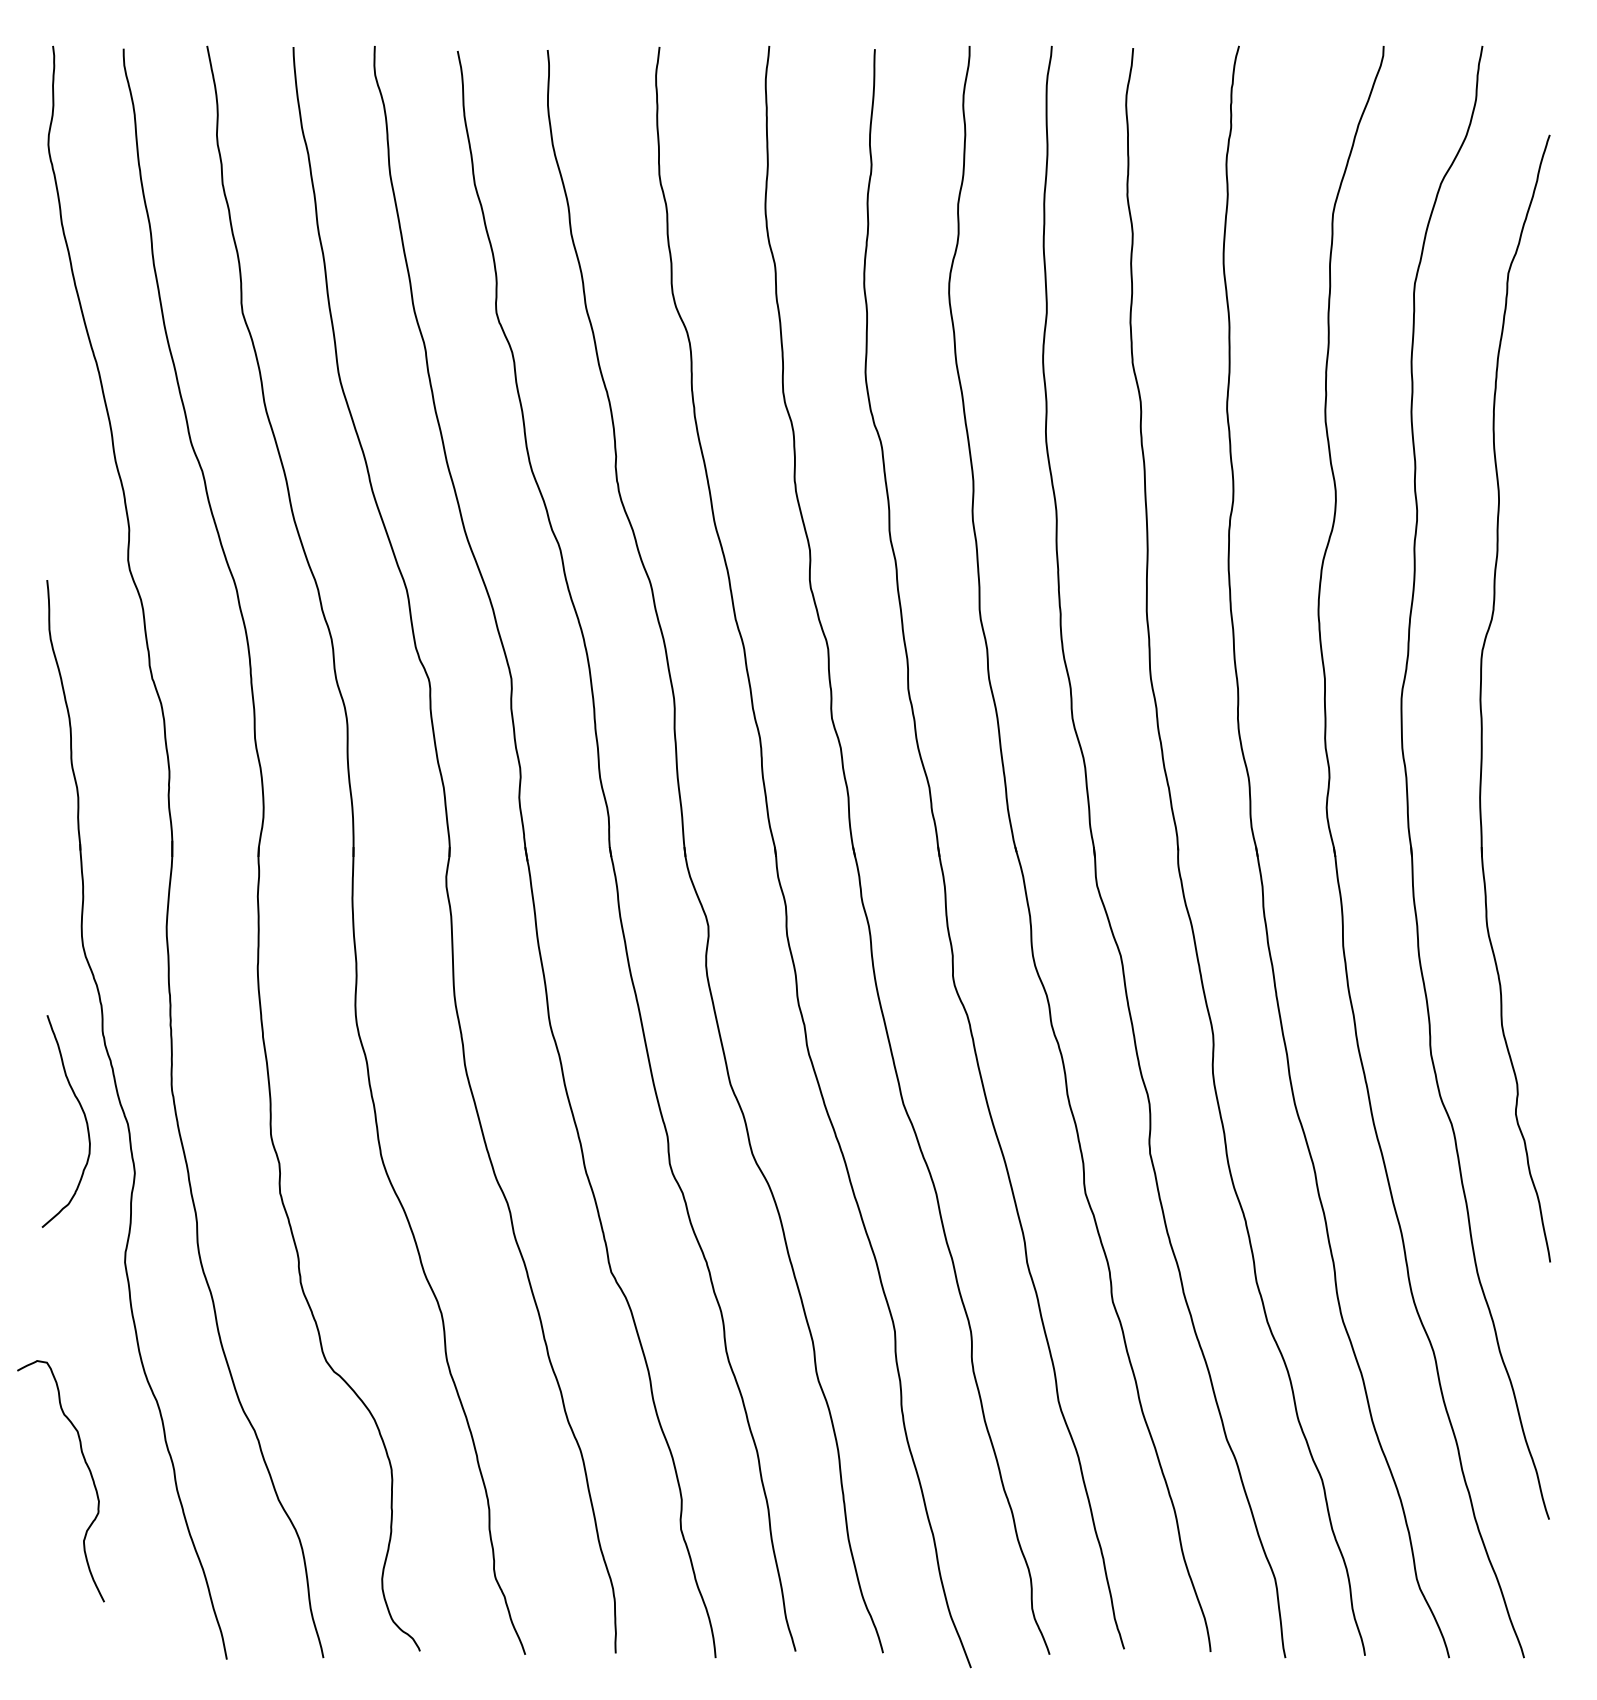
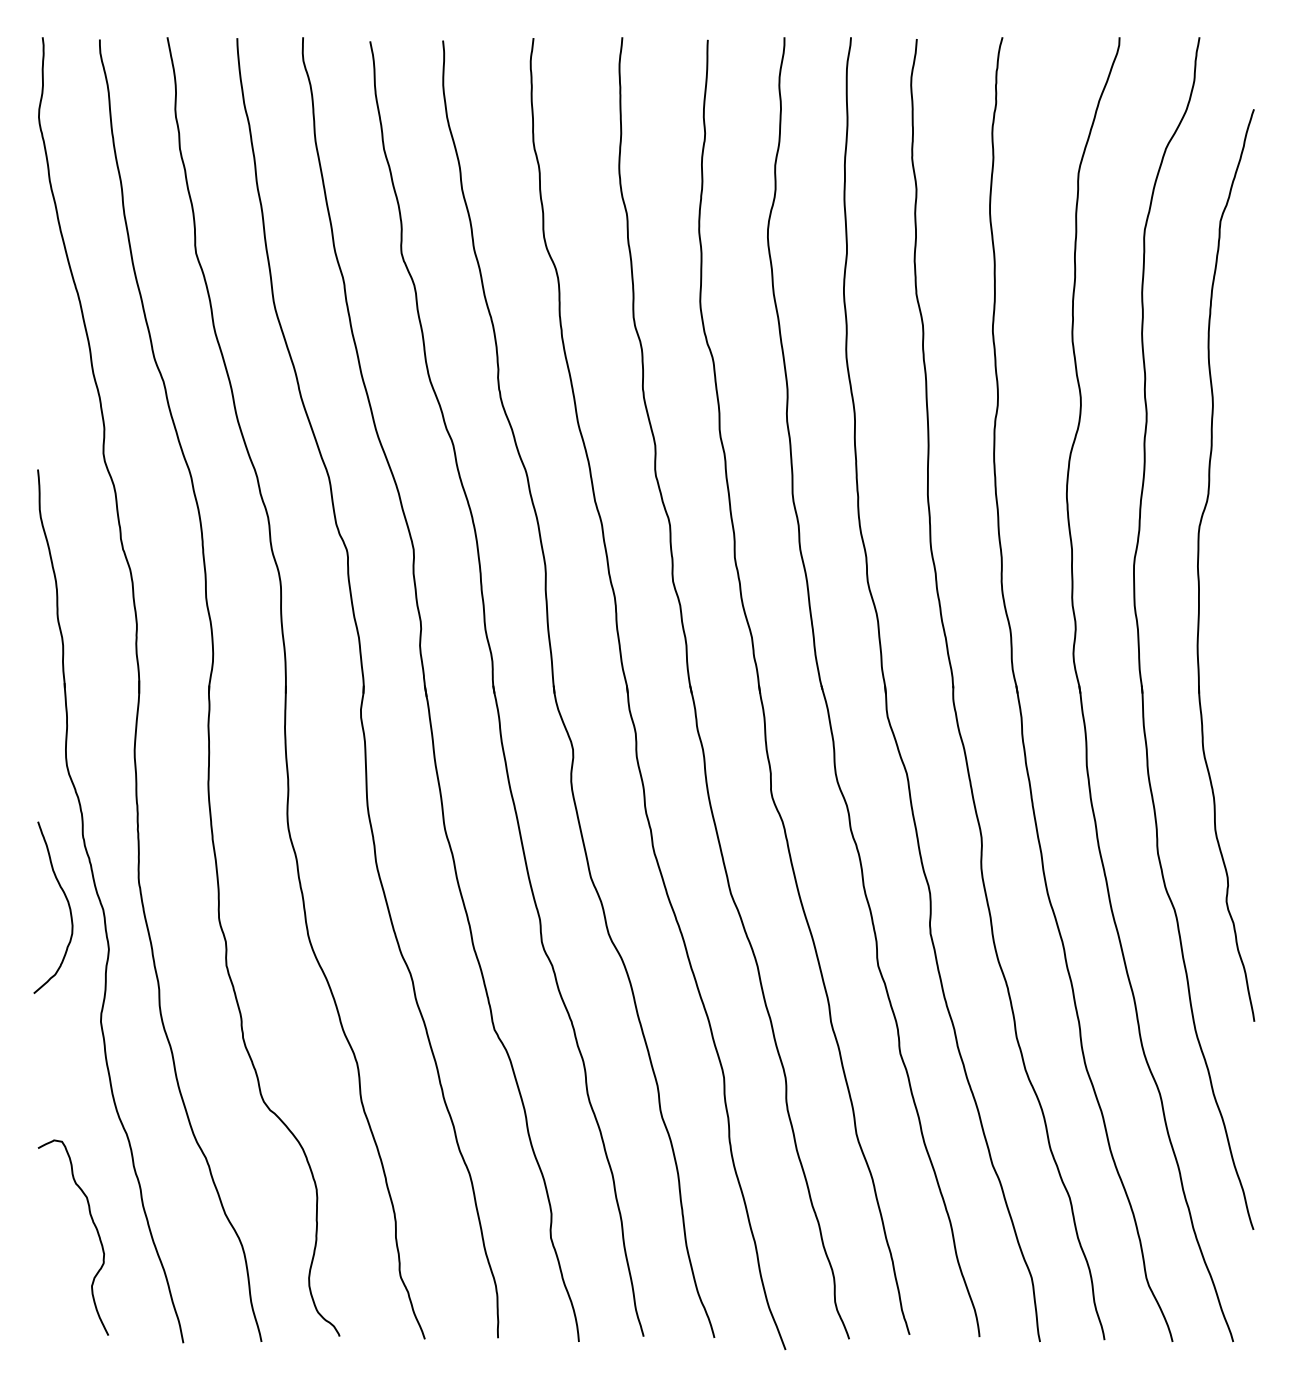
curve: (88, 1470) -> (95, 1229), moved

